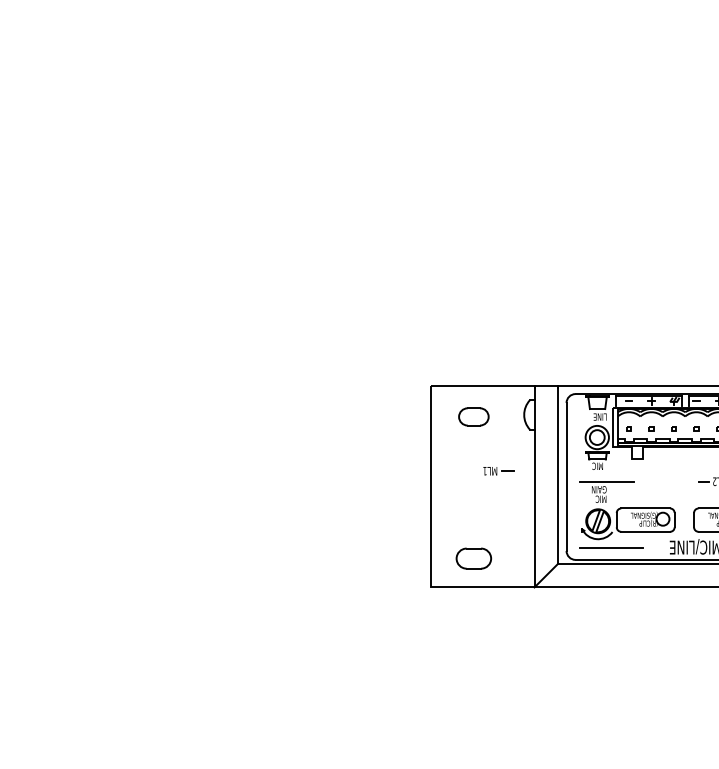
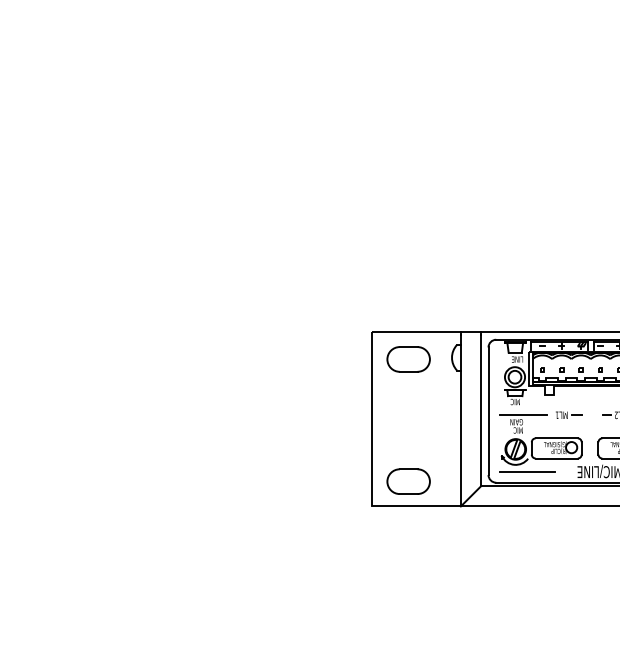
part: (473, 416) -> (408, 359), size x1.67
part: (499, 470) -> (569, 414), moved
part: (473, 558) -> (408, 481), size x1.43

